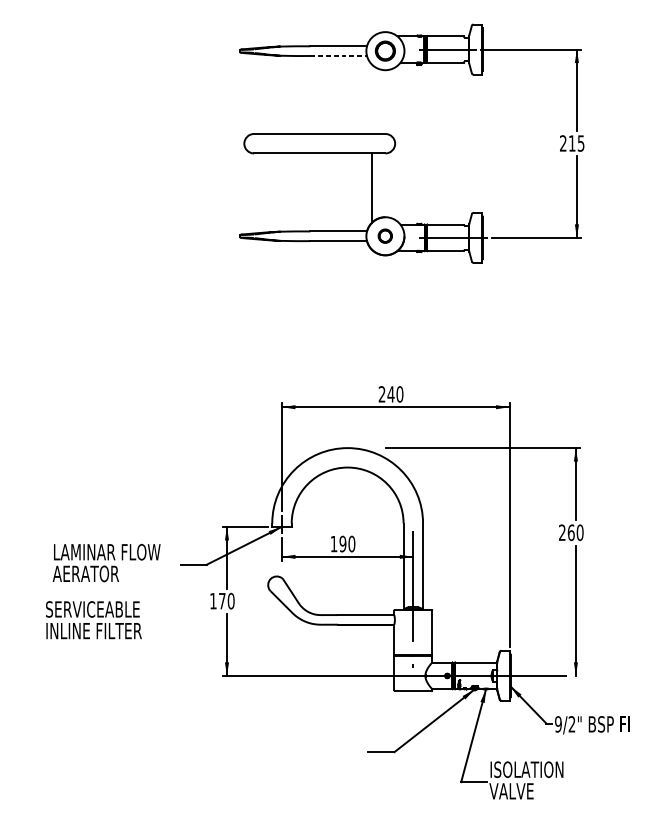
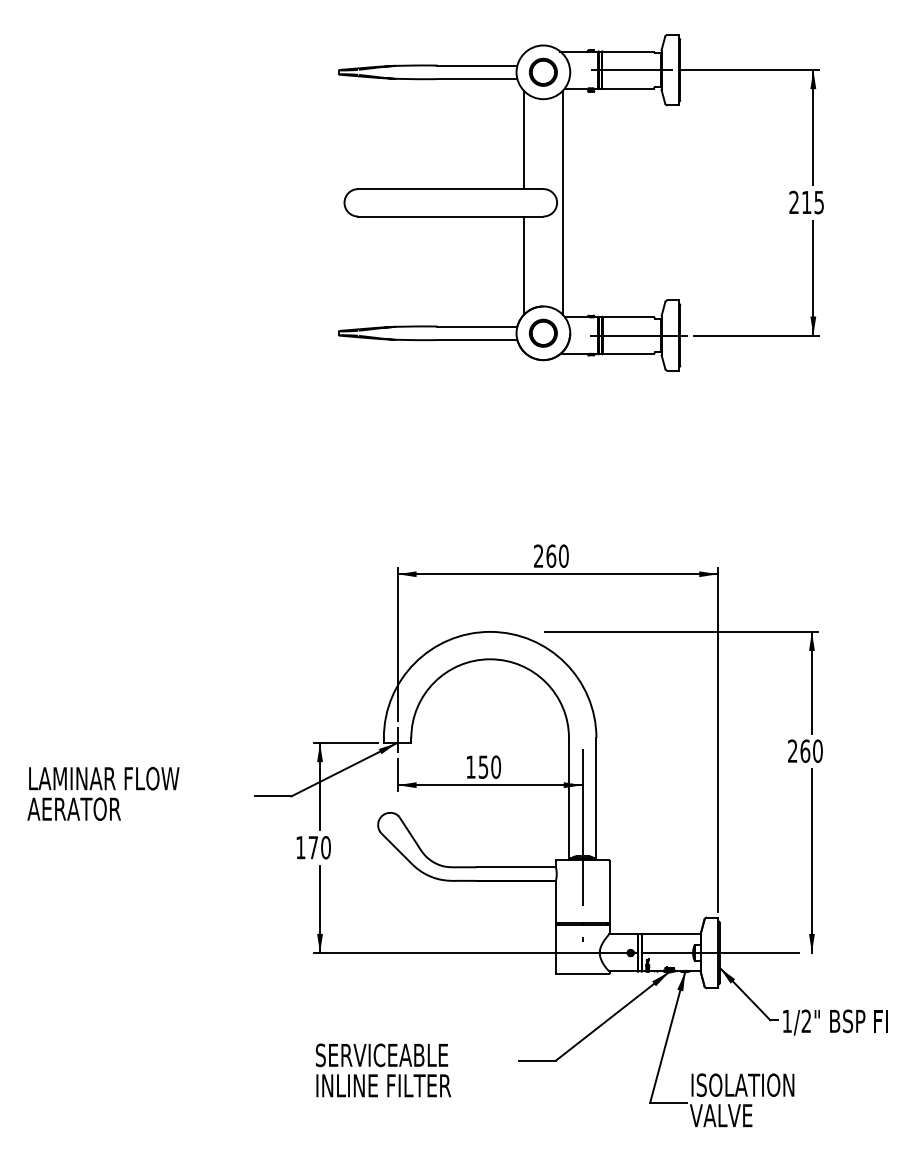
line: (338, 56) -> (477, 79), dashed -> solid
line: (371, 98) -> (523, 139), added
line: (399, 143) -> (563, 202), added
part: (384, 235) -> (542, 332), size x1.43
text: (391, 393) -> (551, 555), 240 -> 260
text: (342, 543) -> (483, 766), 190 -> 150
text: (106, 562) -> (103, 793), moved
text: (93, 620) -> (382, 1070), moved
text: (558, 724) -> (787, 1021), 9/2" -> 1/2"

